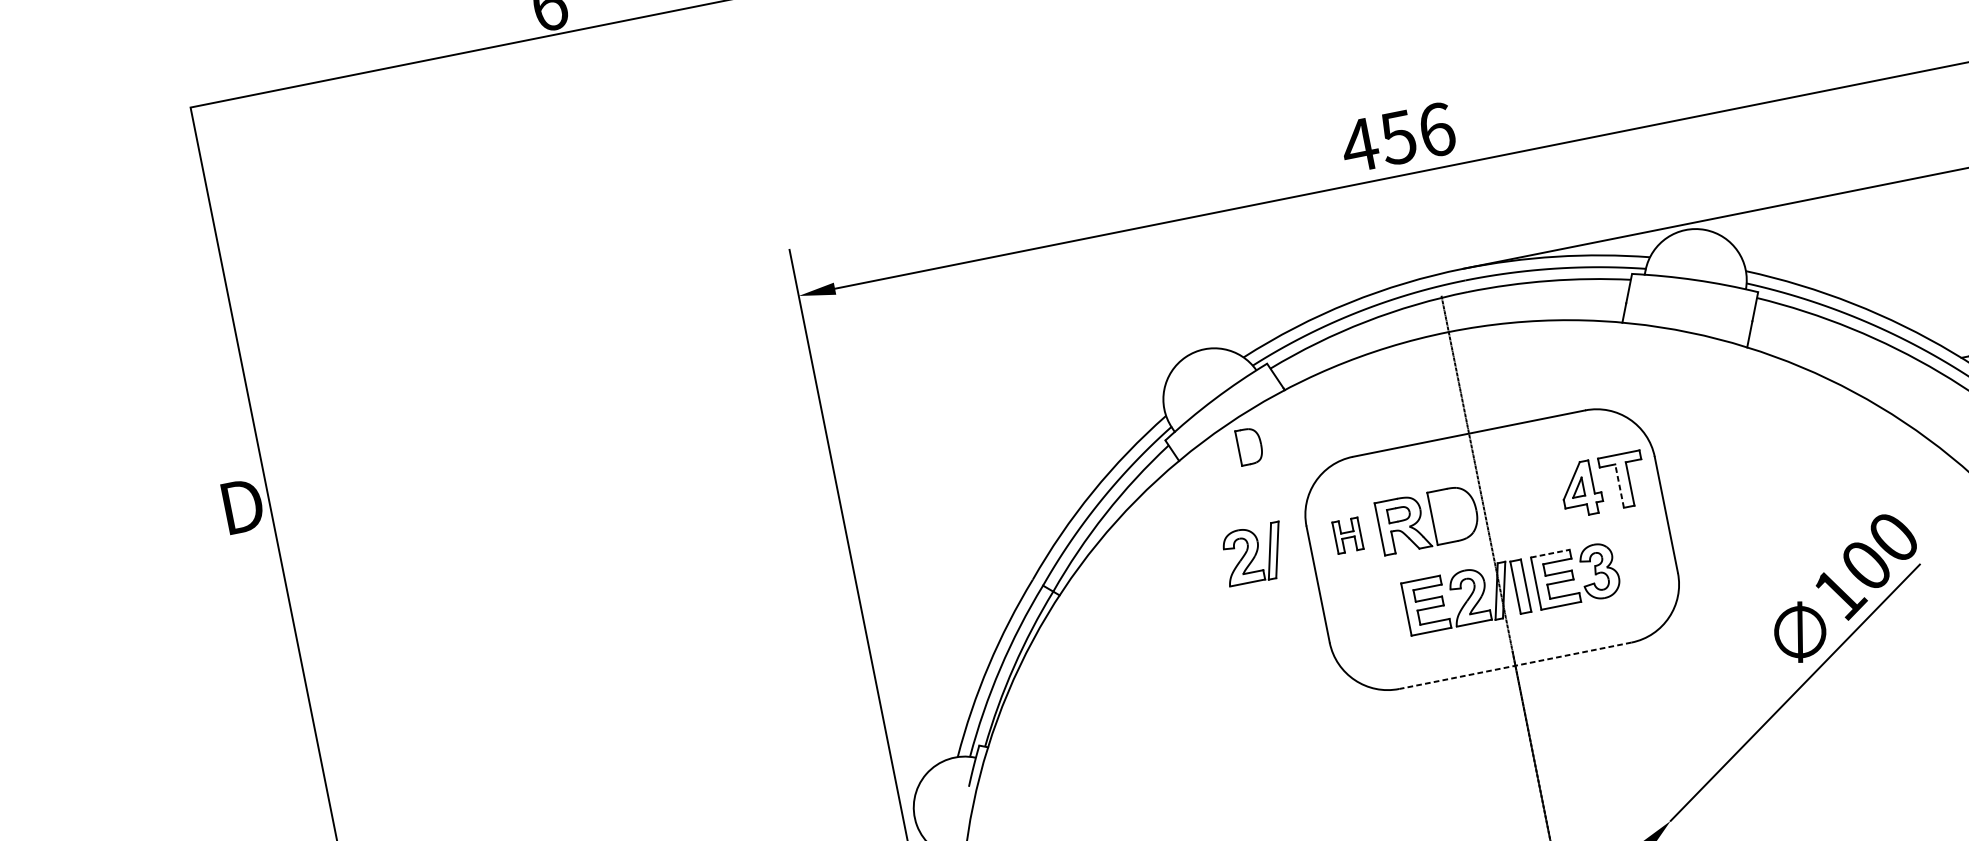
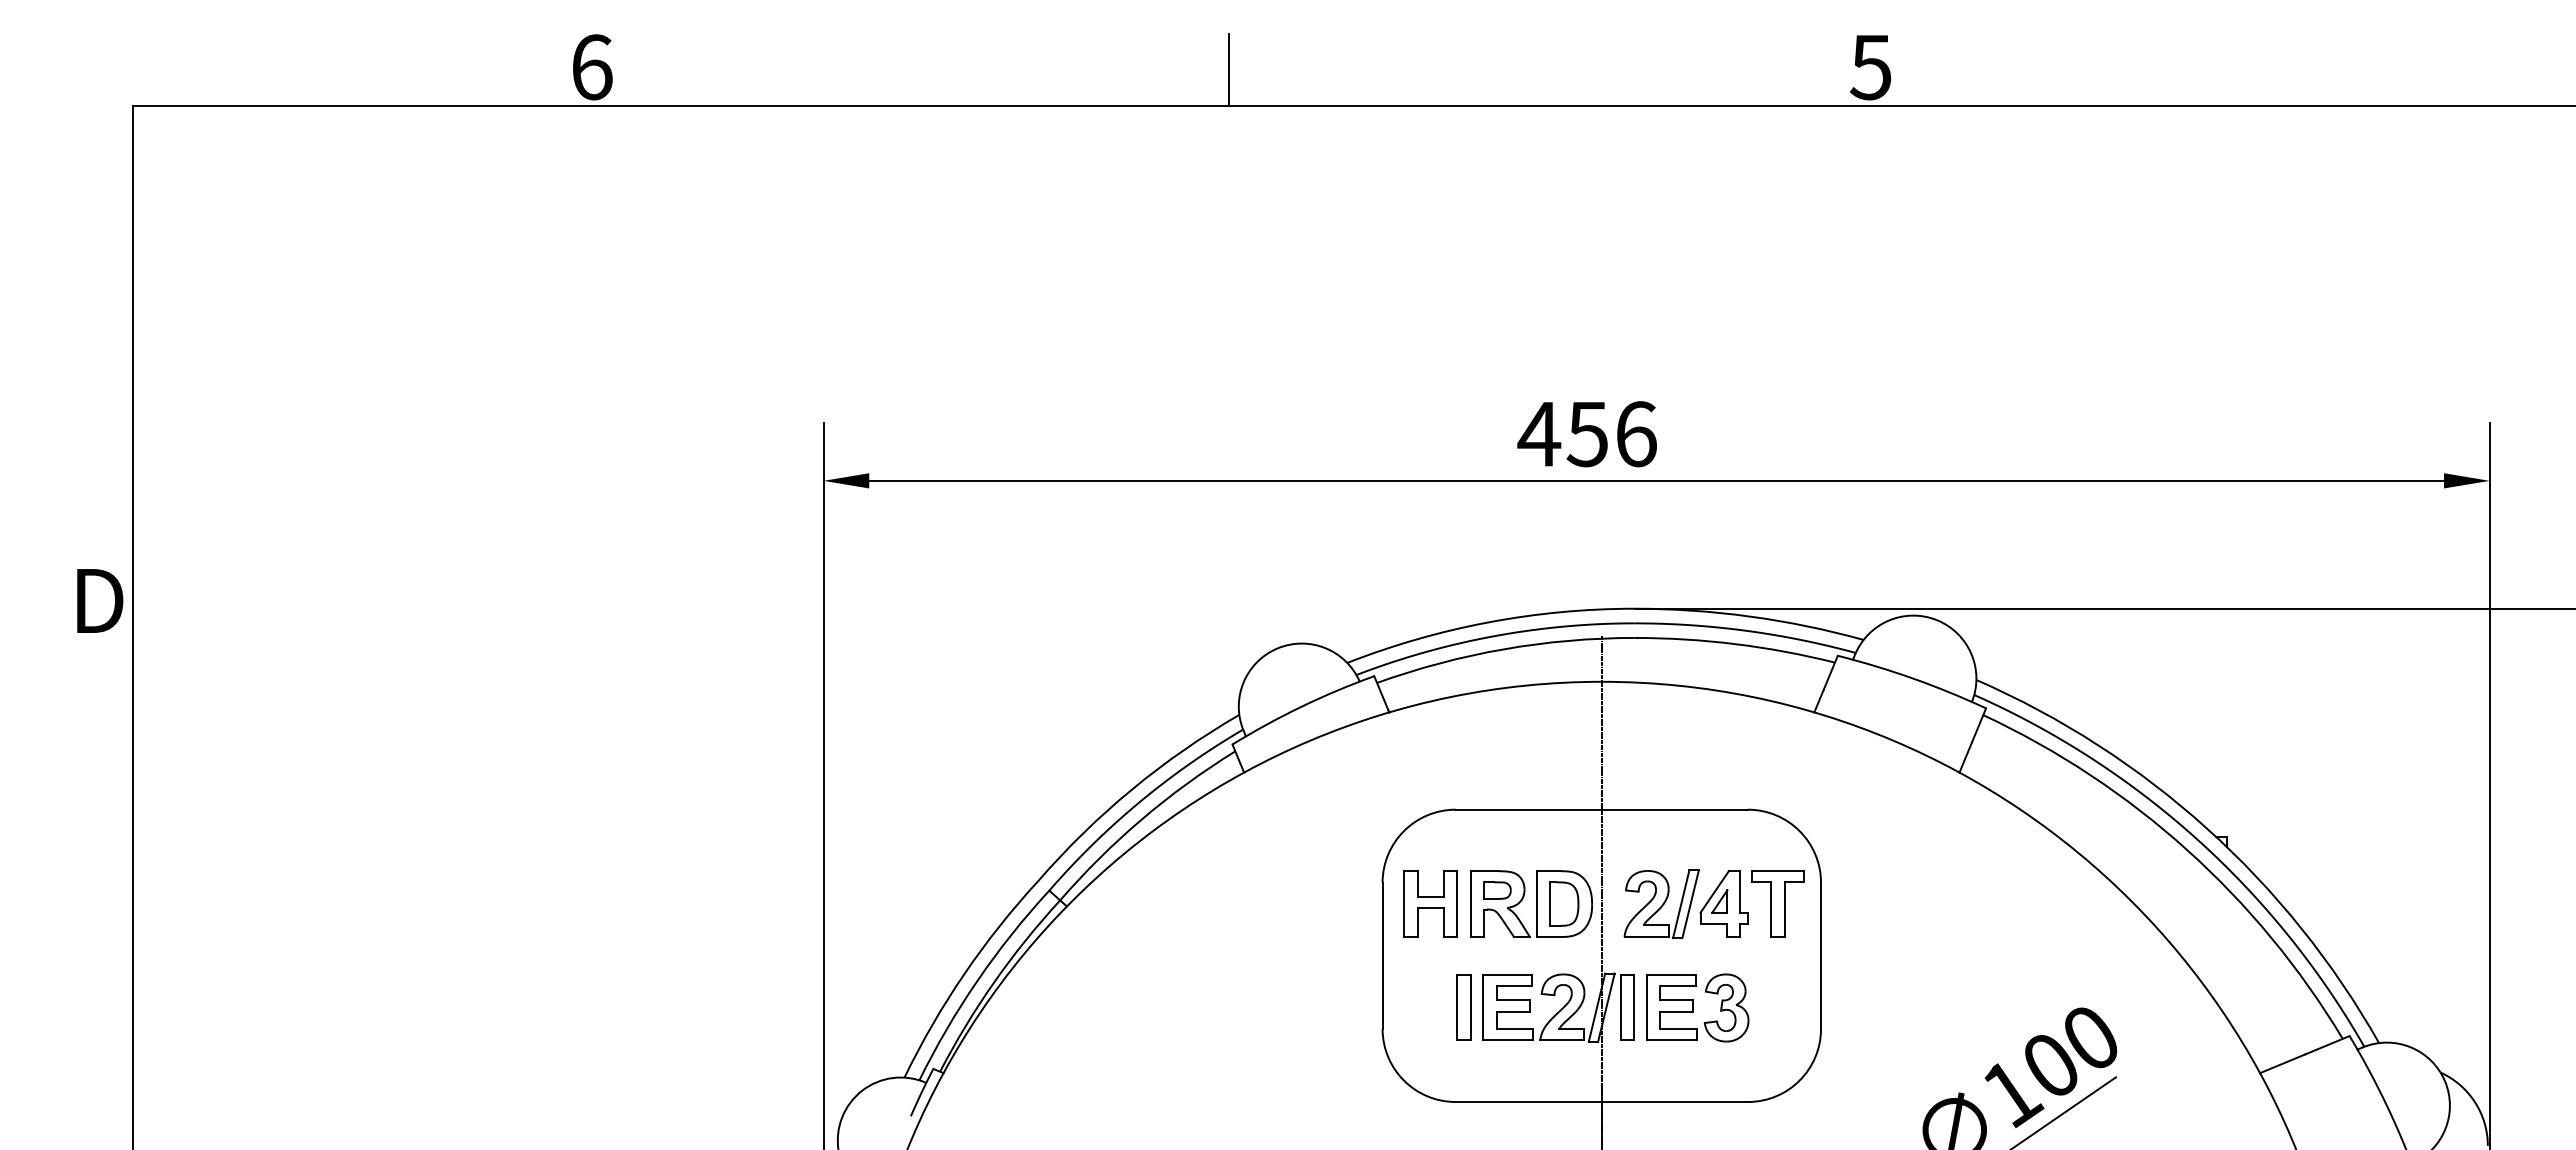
part: (1249, 445) -> (1564, 903), moved
line: (1619, 485) -> (1771, 909), dashed -> solid
part: (1347, 535) -> (1430, 903), size x1.67
line: (1550, 553) -> (1671, 974), dashed -> solid
part: (1254, 554) -> (1661, 904), moved
part: (1390, 612) -> (1463, 1007), added
line: (1515, 666) -> (1601, 1102), dashed -> solid

